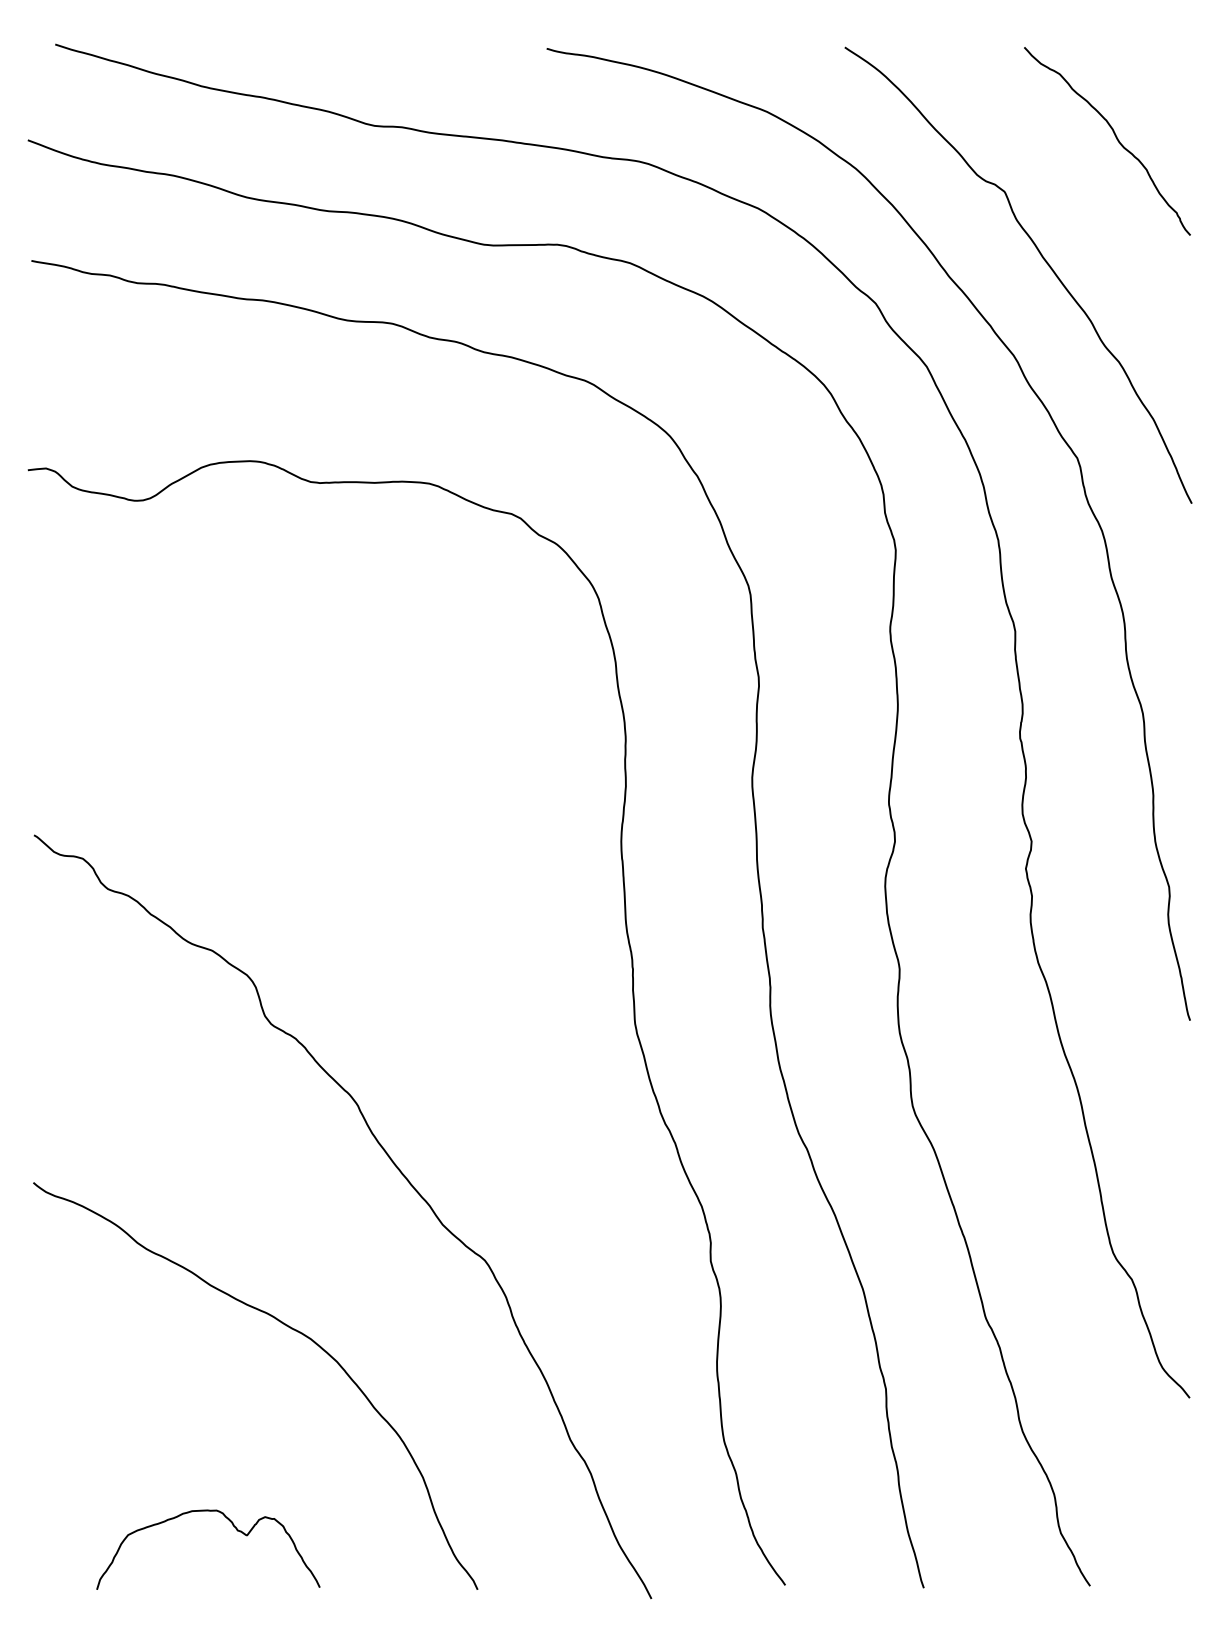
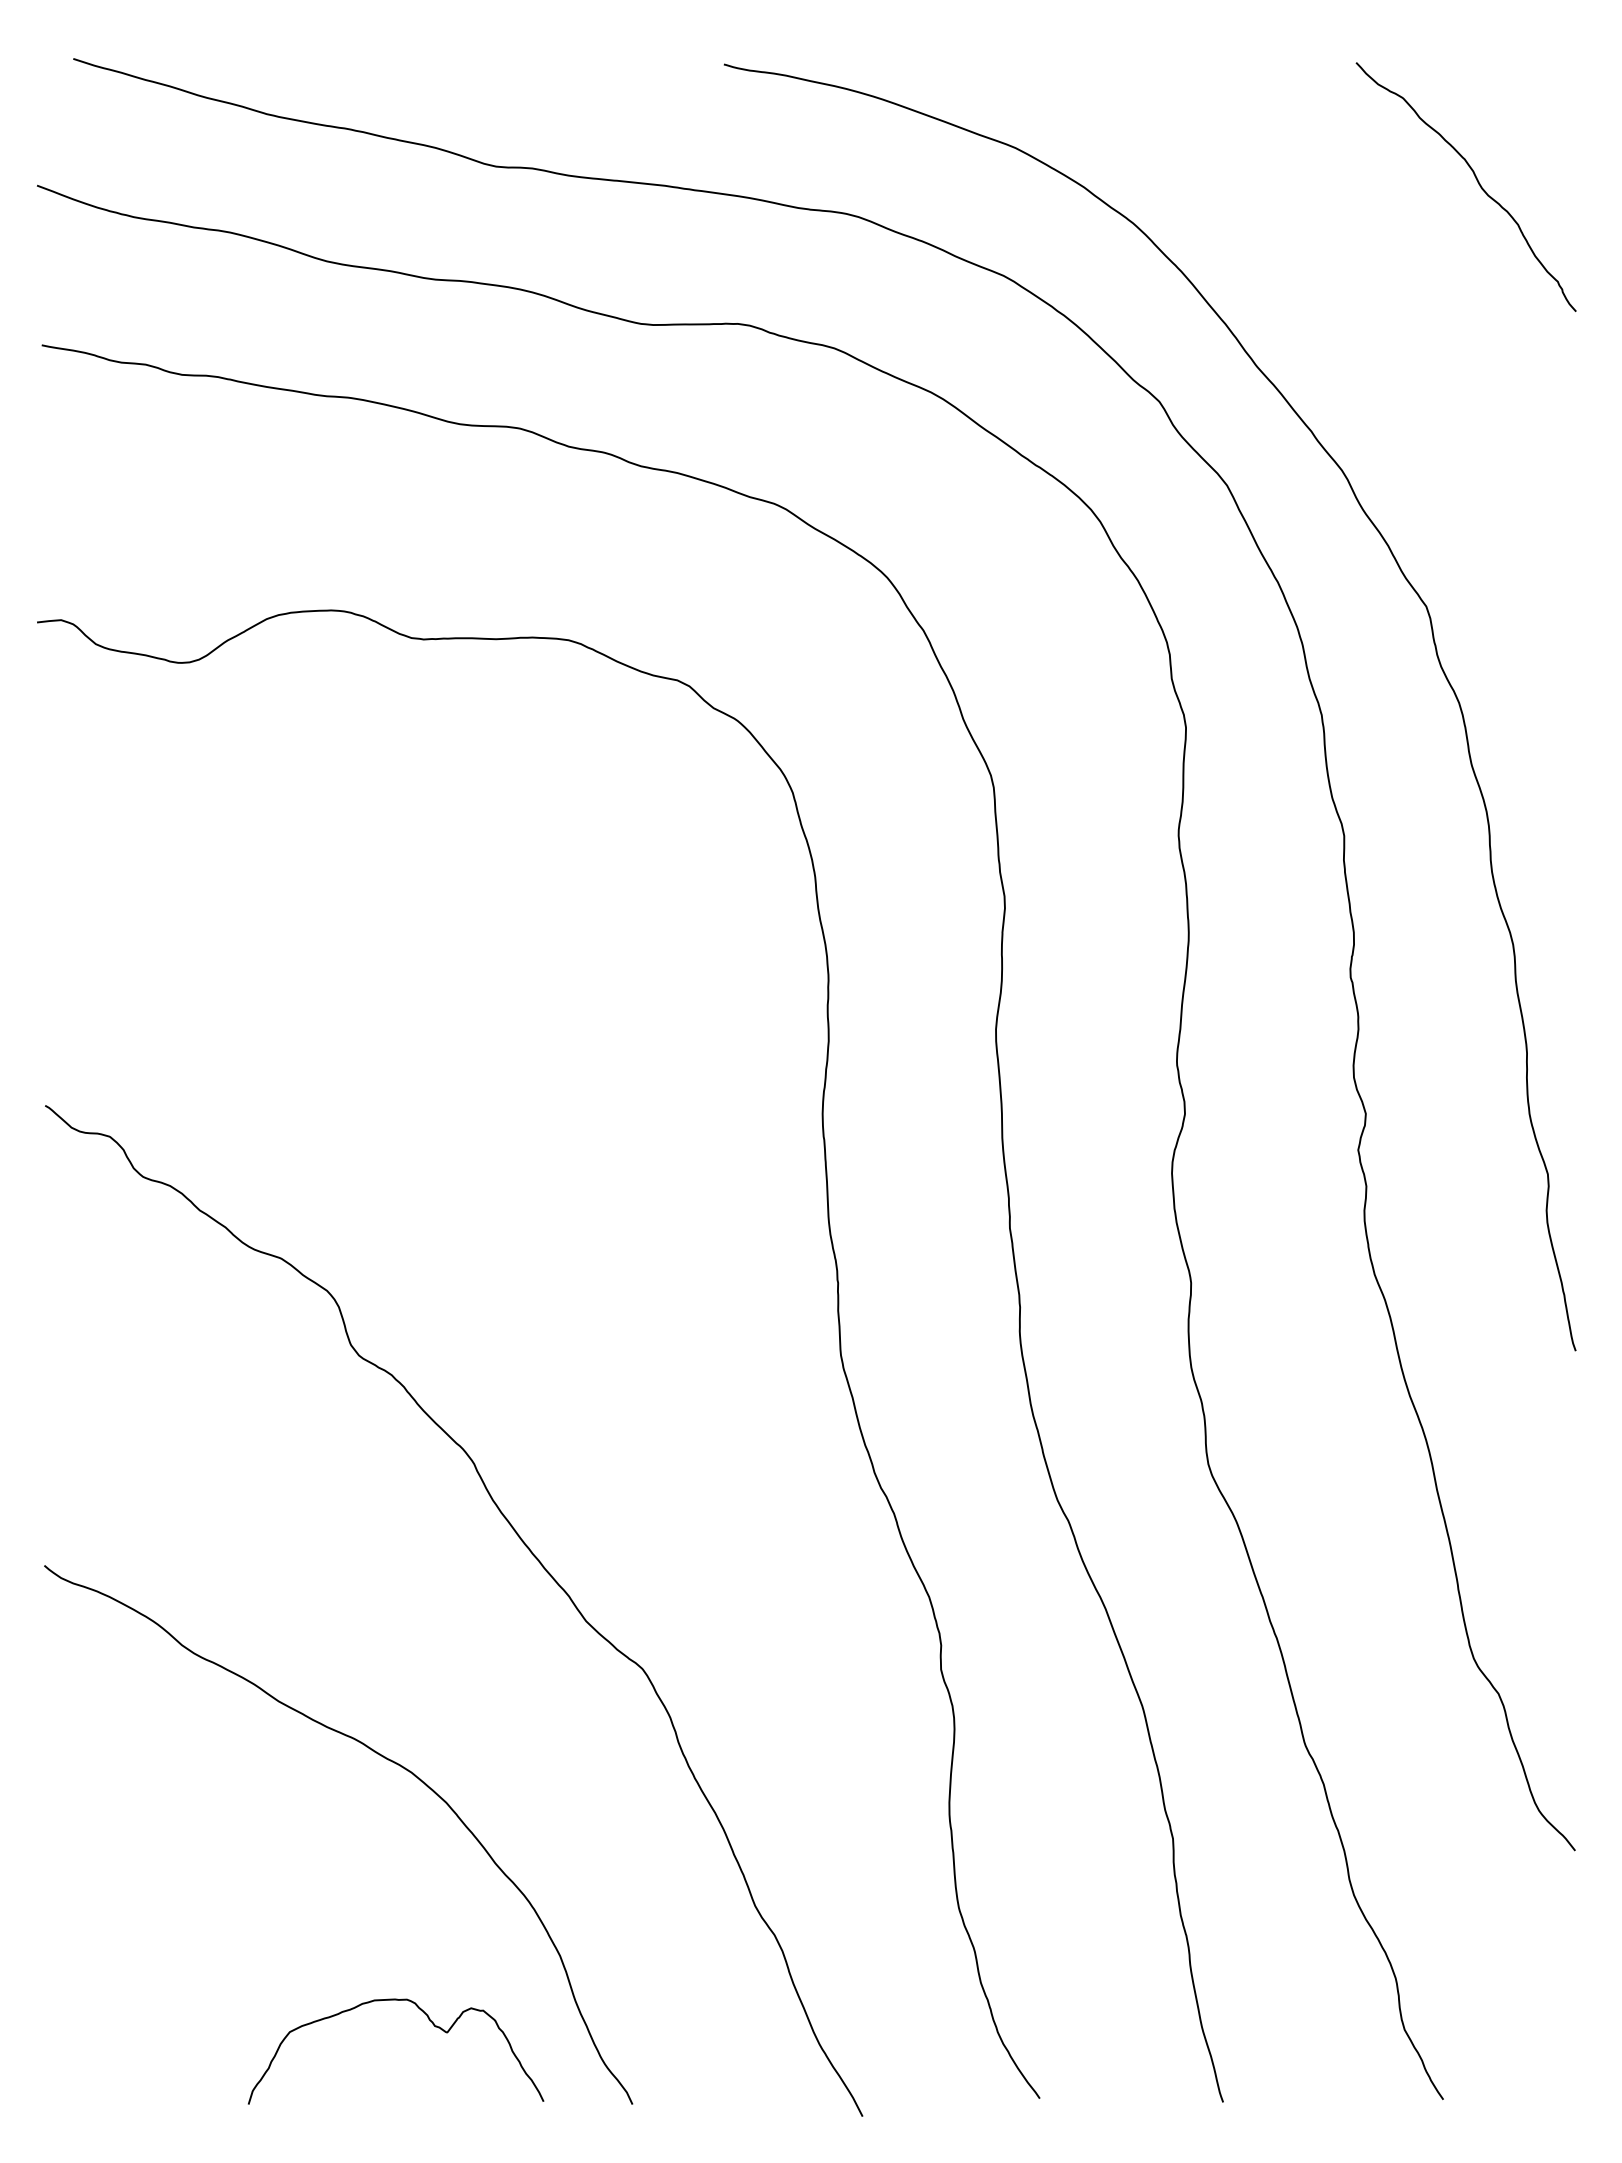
curve: (1043, 259) -> (1381, 343), removed
curve: (235, 1529) -> (432, 2024), moved

